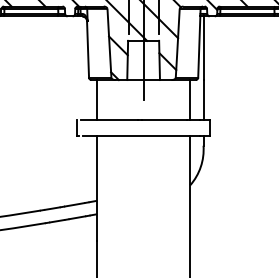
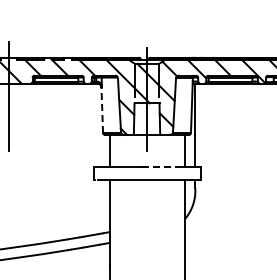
line: (88, 49) -> (102, 110), solid -> dashed
line: (164, 119) -> (163, 166), solid -> dashed

